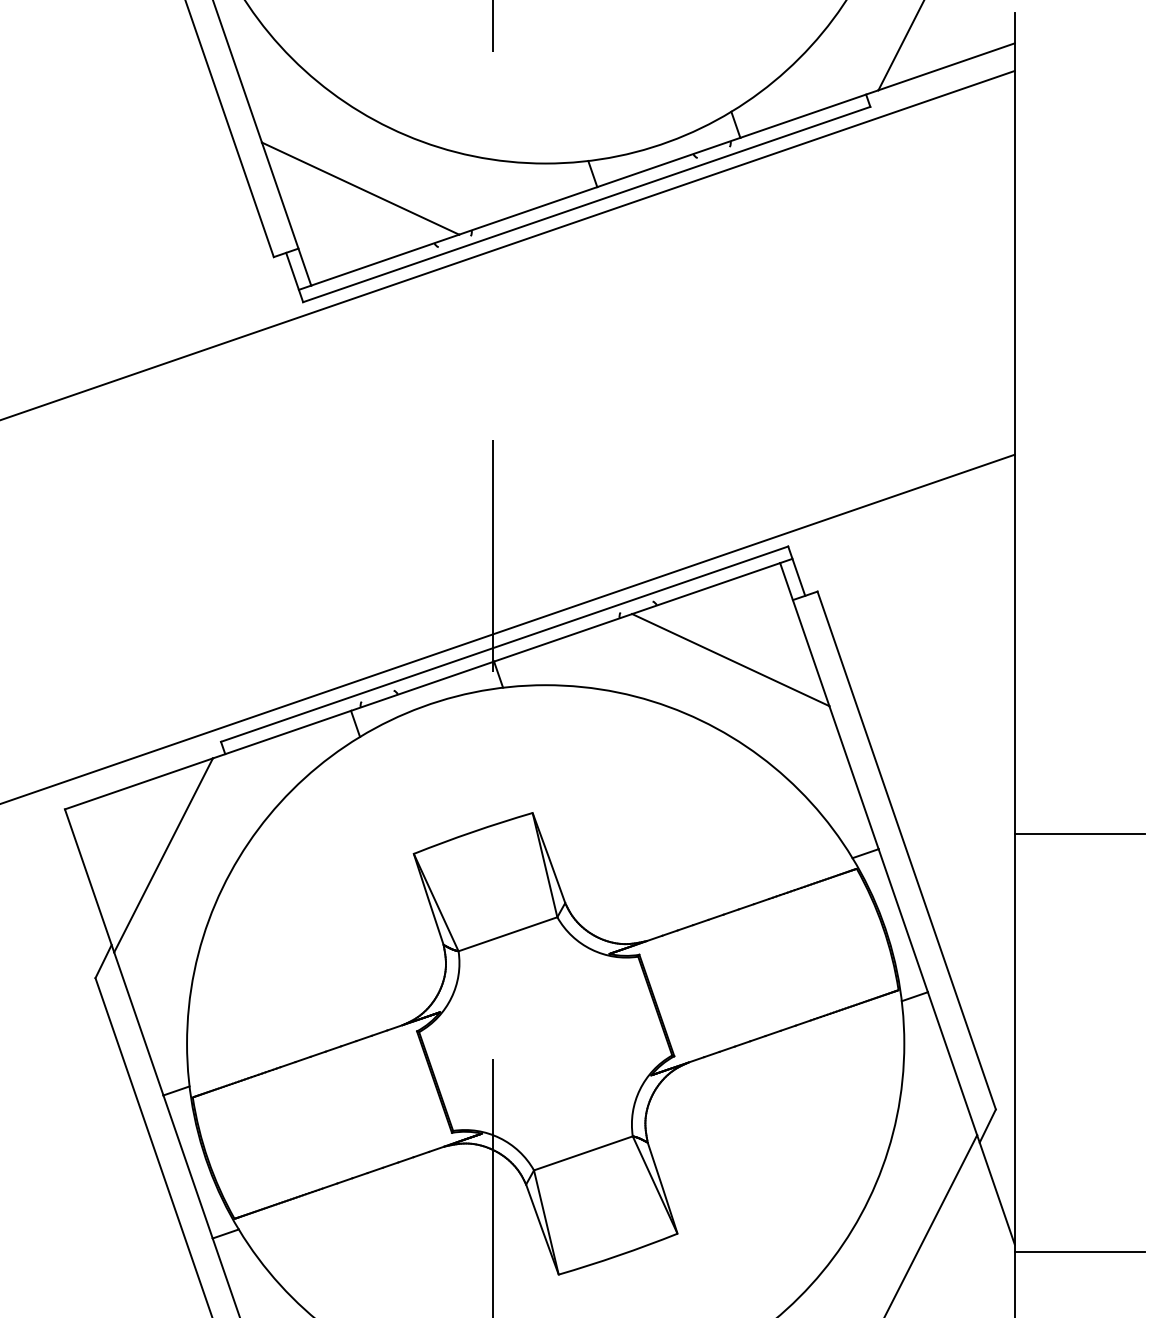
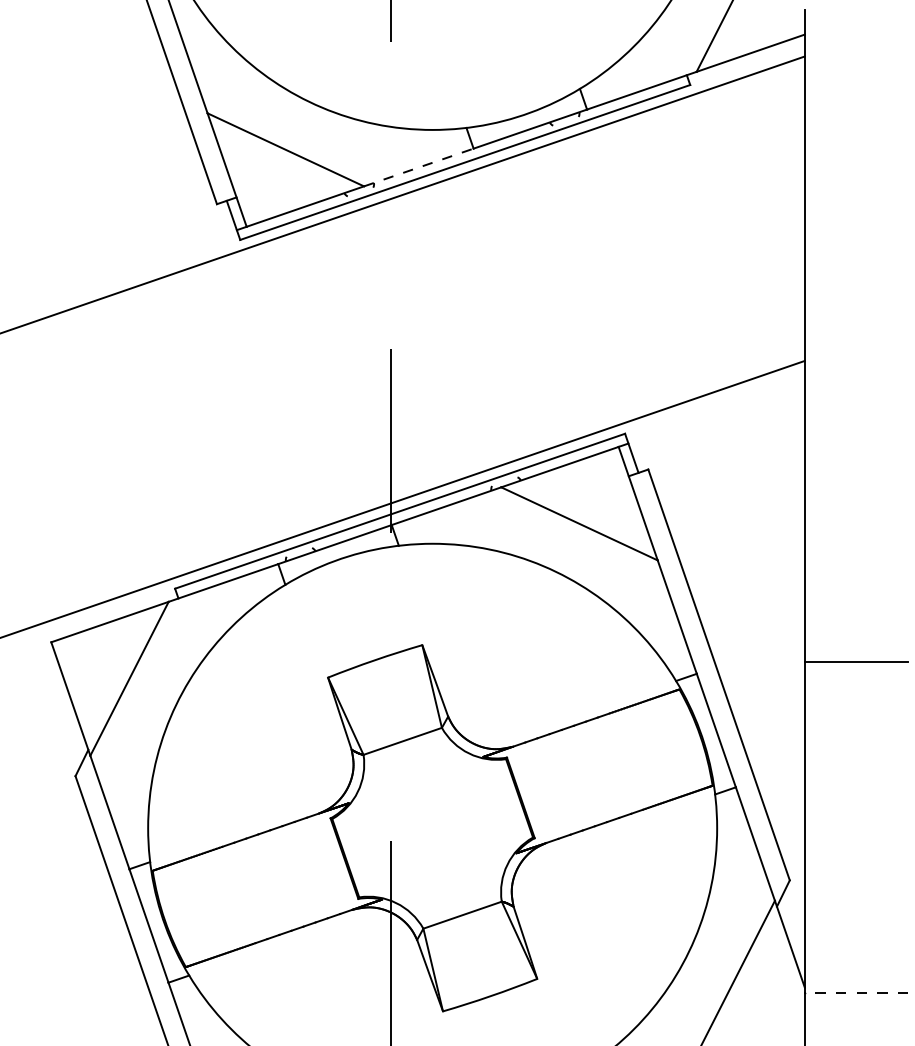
line: (528, 210) -> (419, 167), solid -> dashed
line: (1079, 1251) -> (856, 993), solid -> dashed

